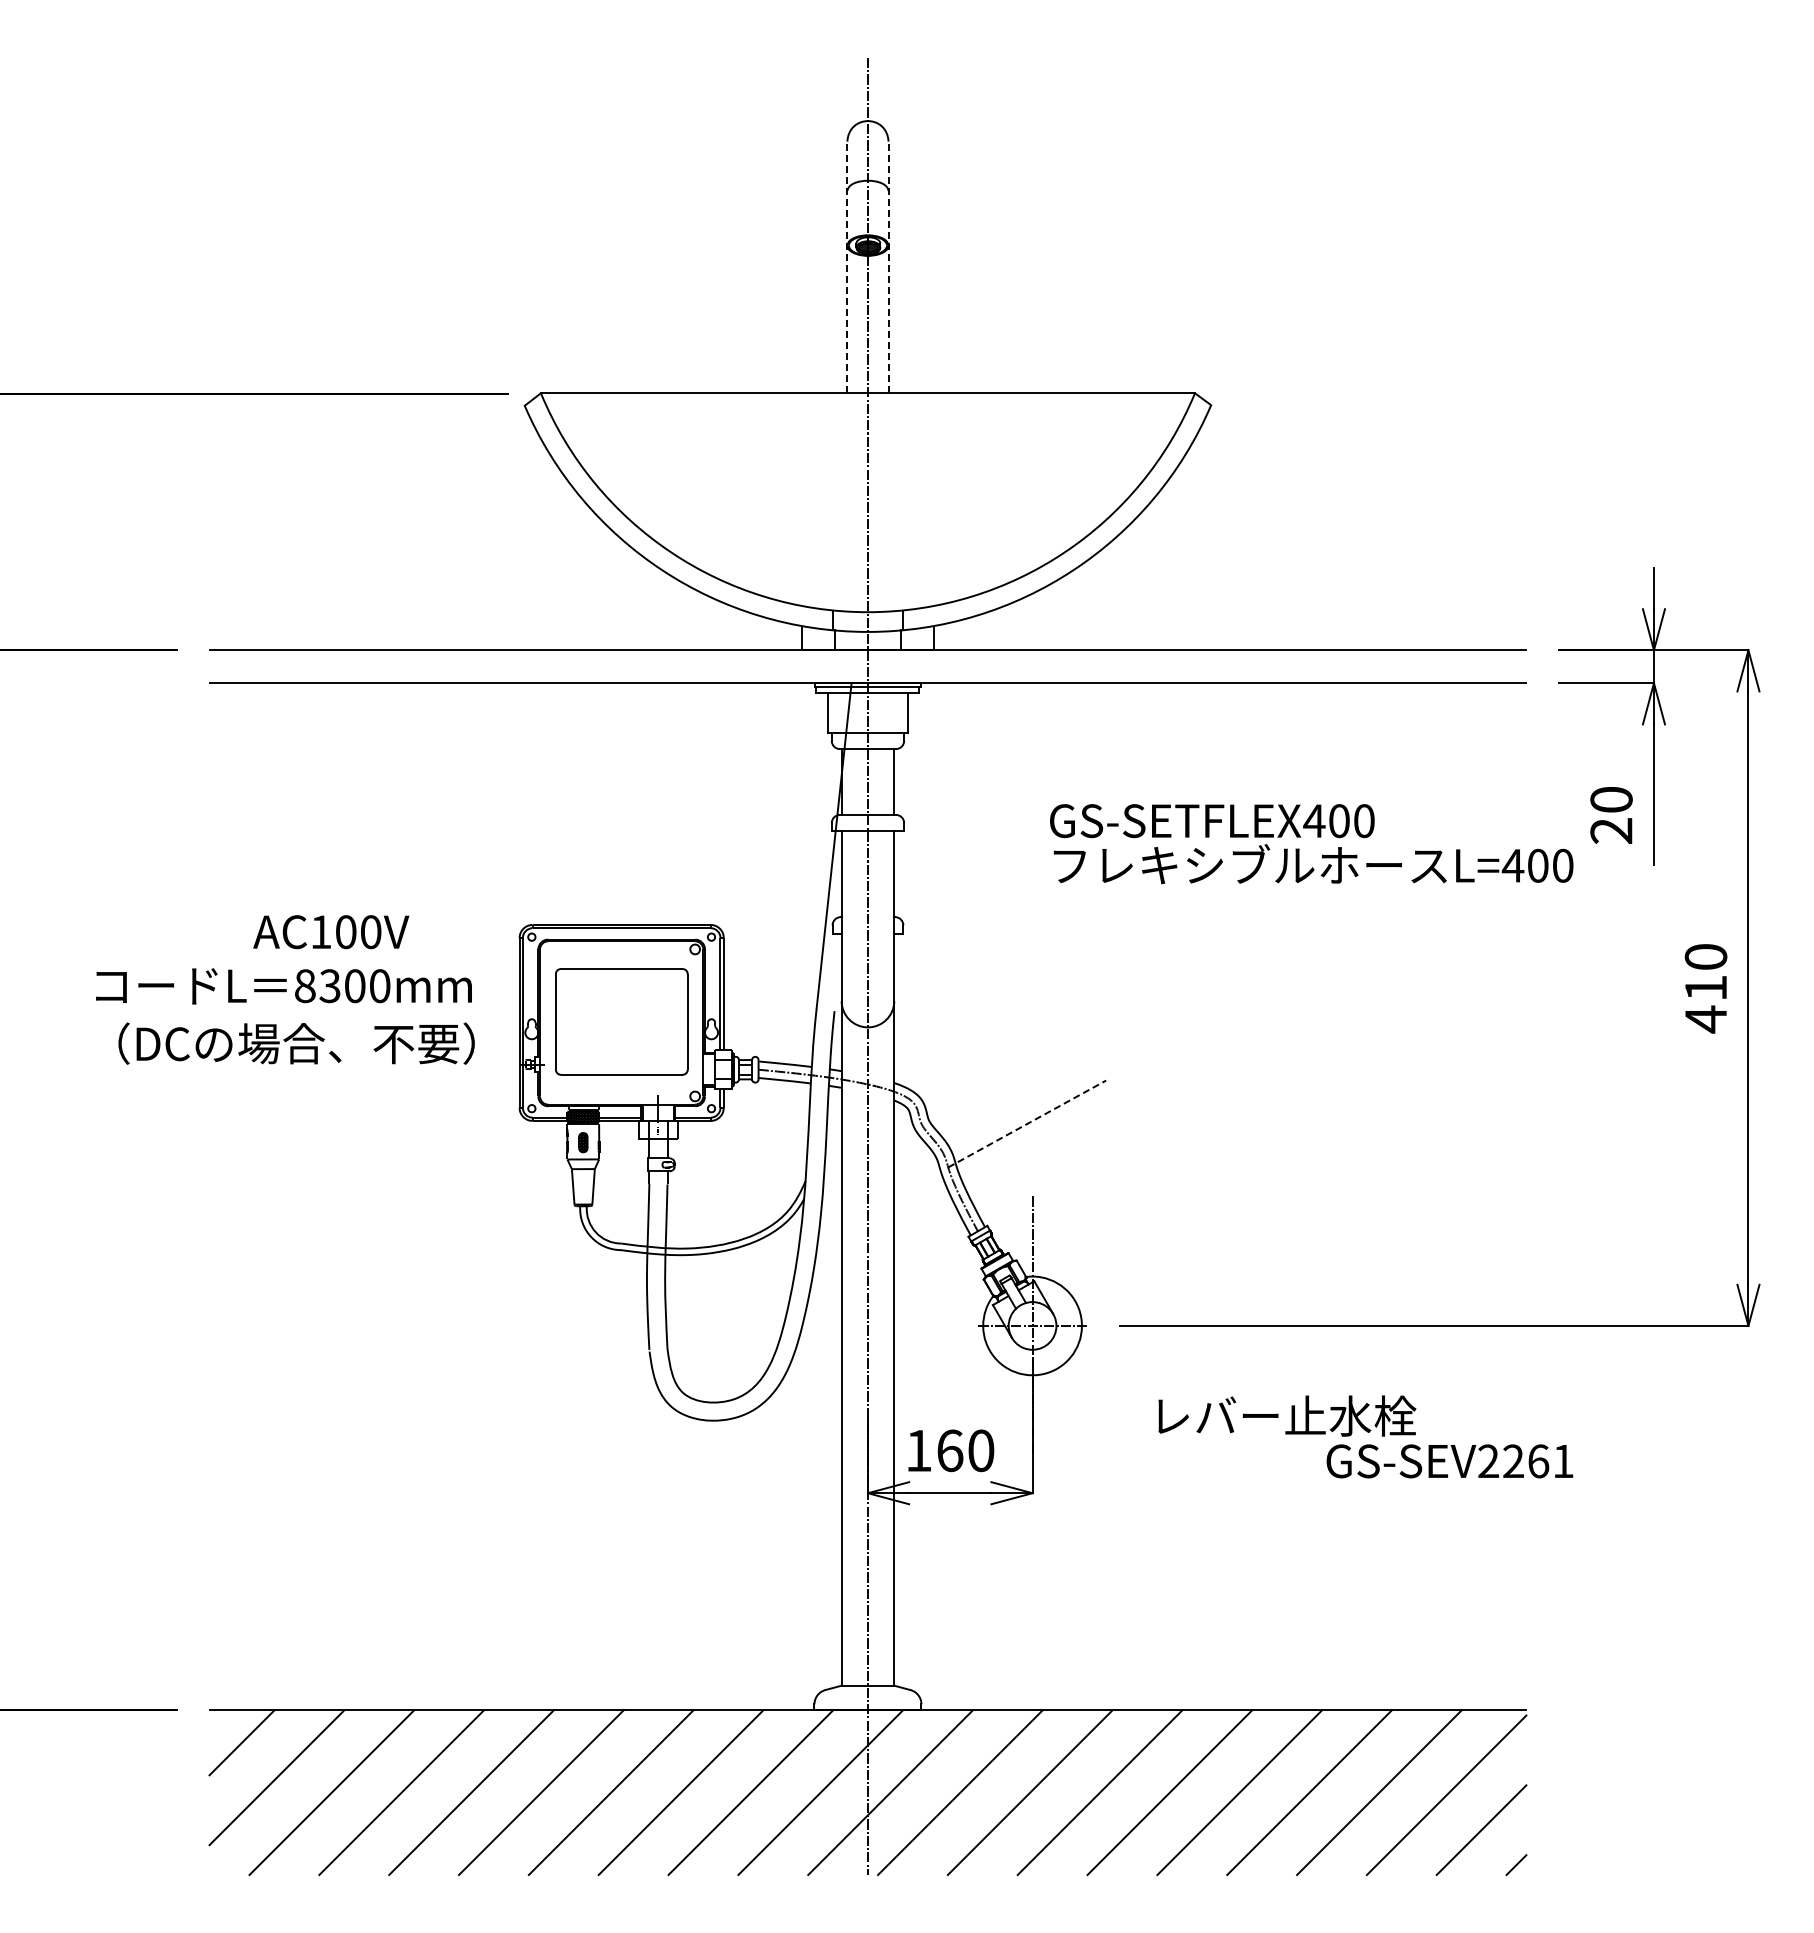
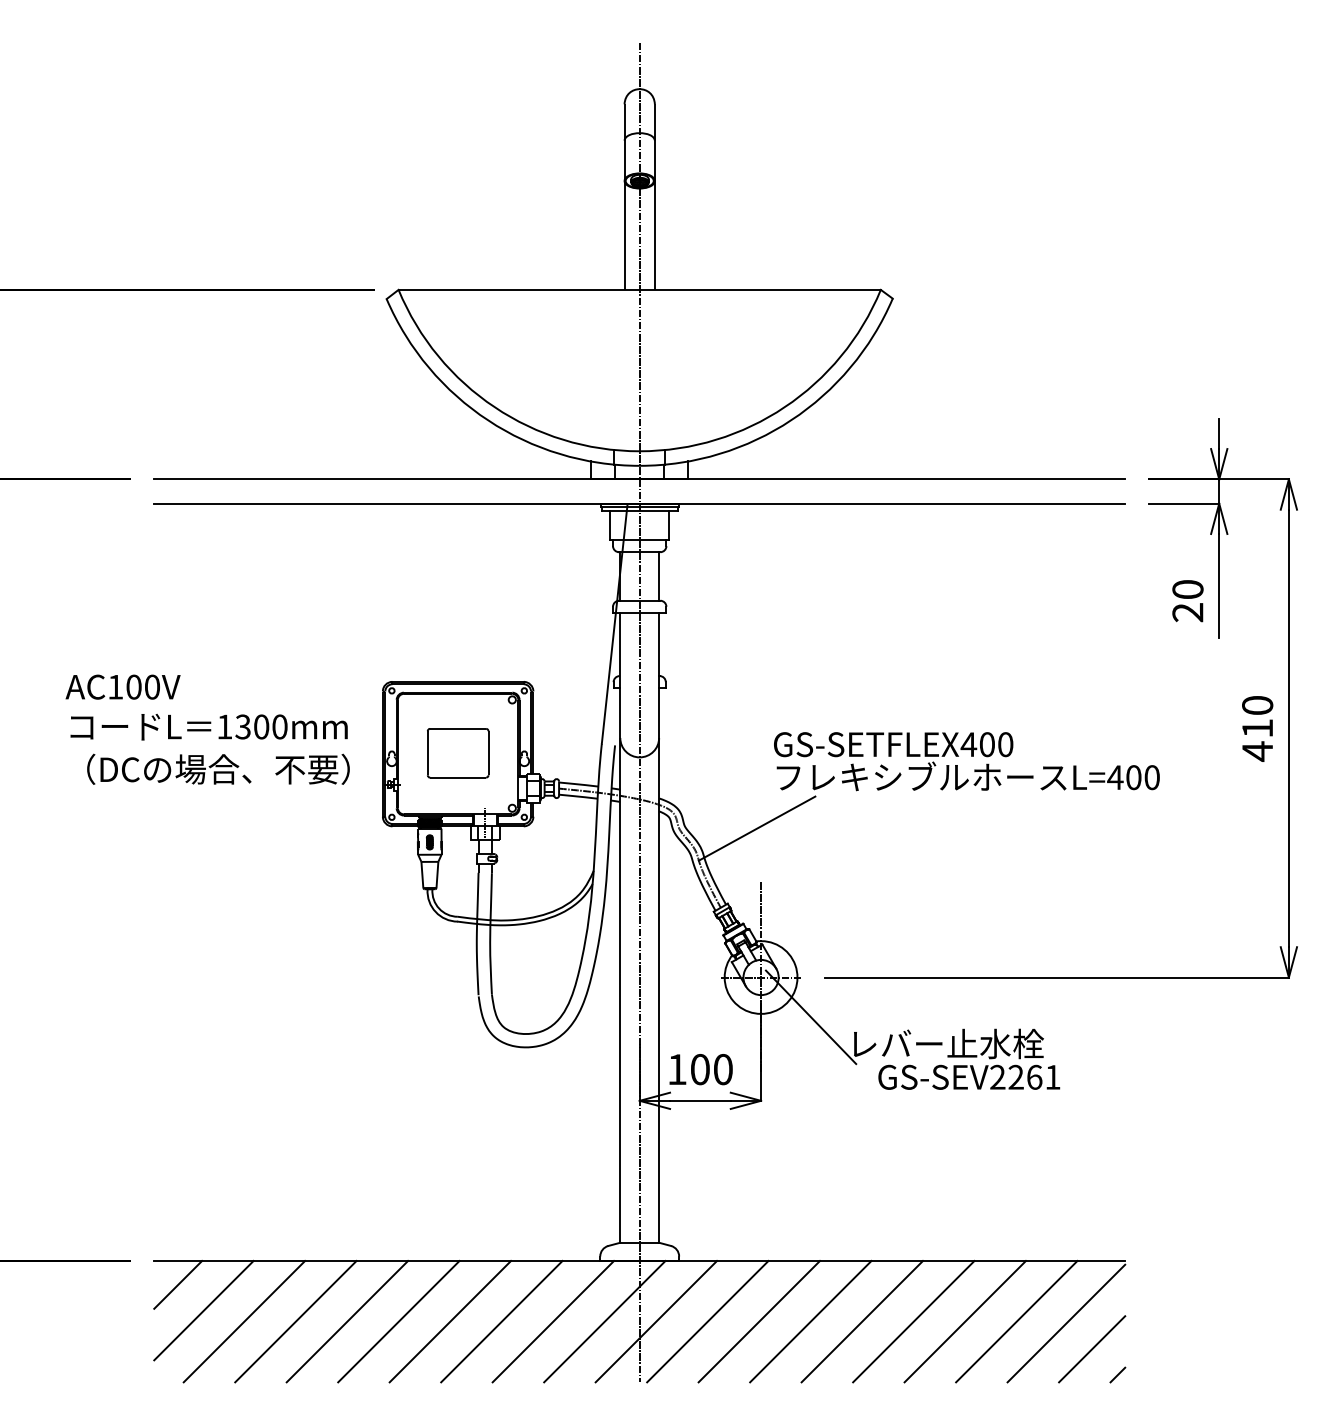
line: (847, 267) -> (624, 197), dashed -> solid
line: (888, 267) -> (654, 197), dashed -> solid
text: (1311, 844) -> (966, 761), moved
text: (331, 932) -> (123, 687), moved
text: (305, 986) -> (225, 727), 8300mm -> 1300mm
part: (621, 1021) -> (458, 753), size x0.62
line: (1027, 1123) -> (757, 828), dashed -> solid
line: (1100, 1379) -> (811, 1017), added
text: (950, 1450) -> (700, 1069), 160 -> 100
text: (1449, 1461) -> (968, 1077), moved

